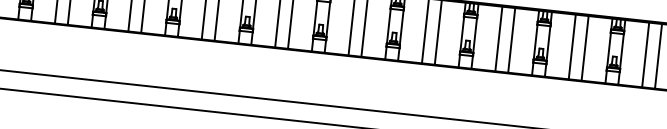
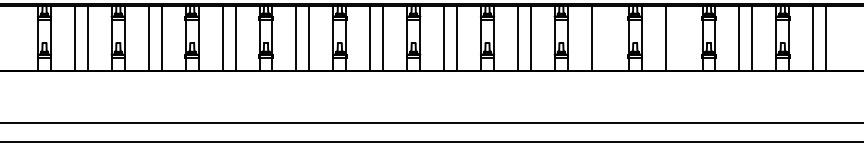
line: (511, 39) -> (604, 37), removed
line: (585, 47) -> (678, 37), removed

